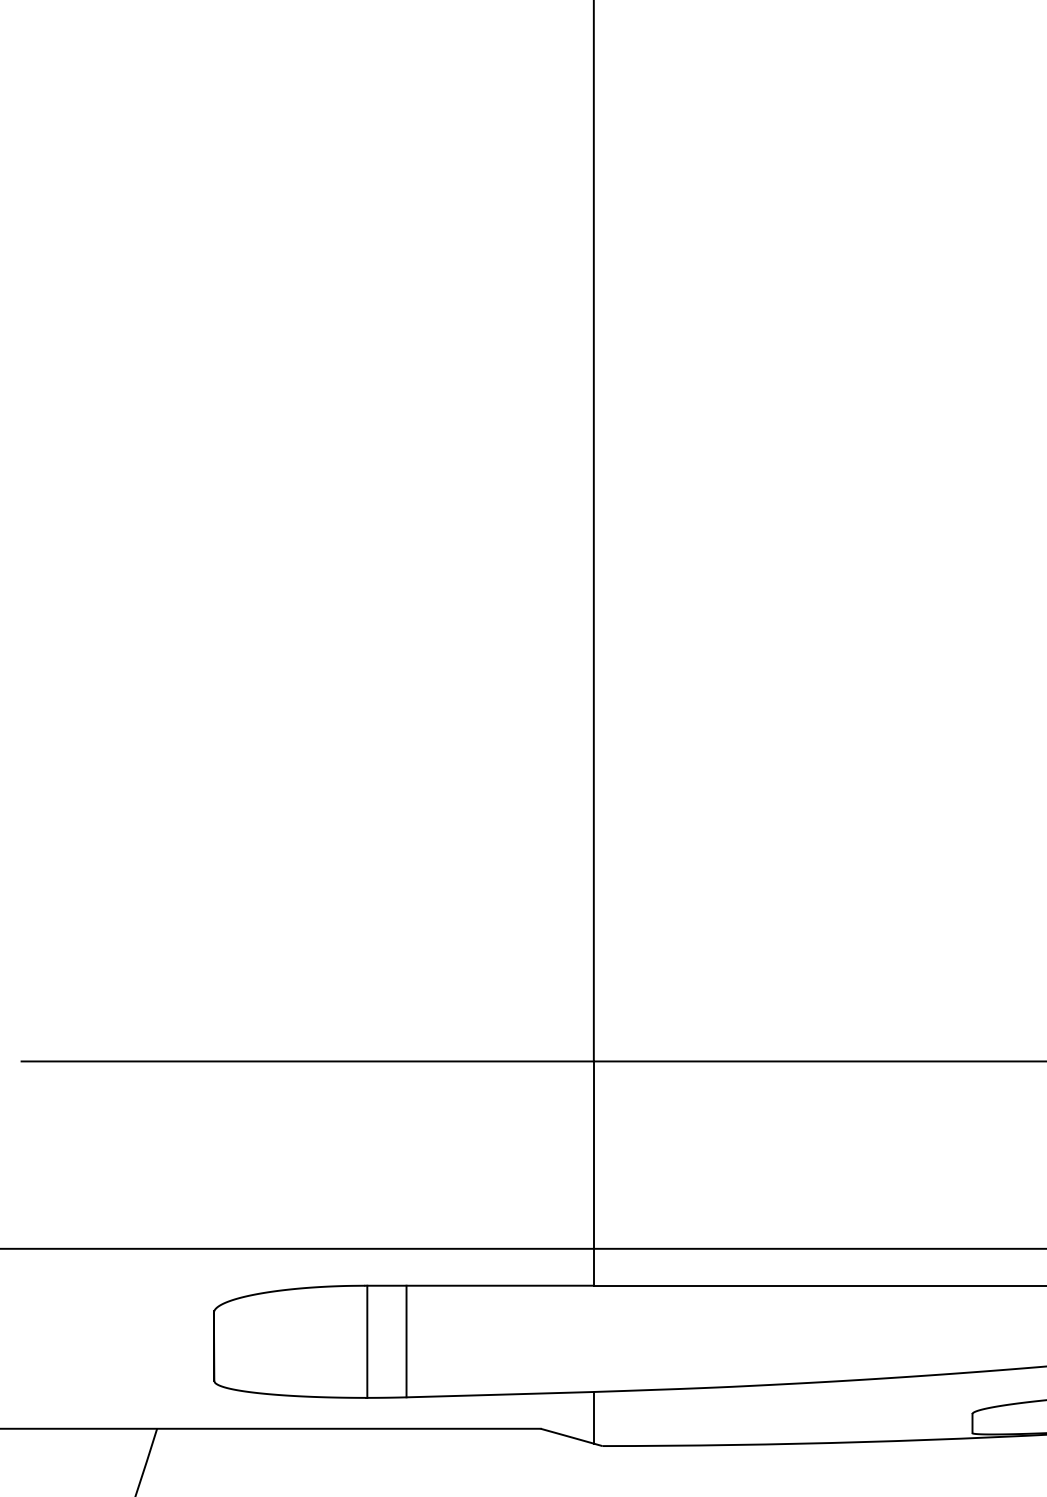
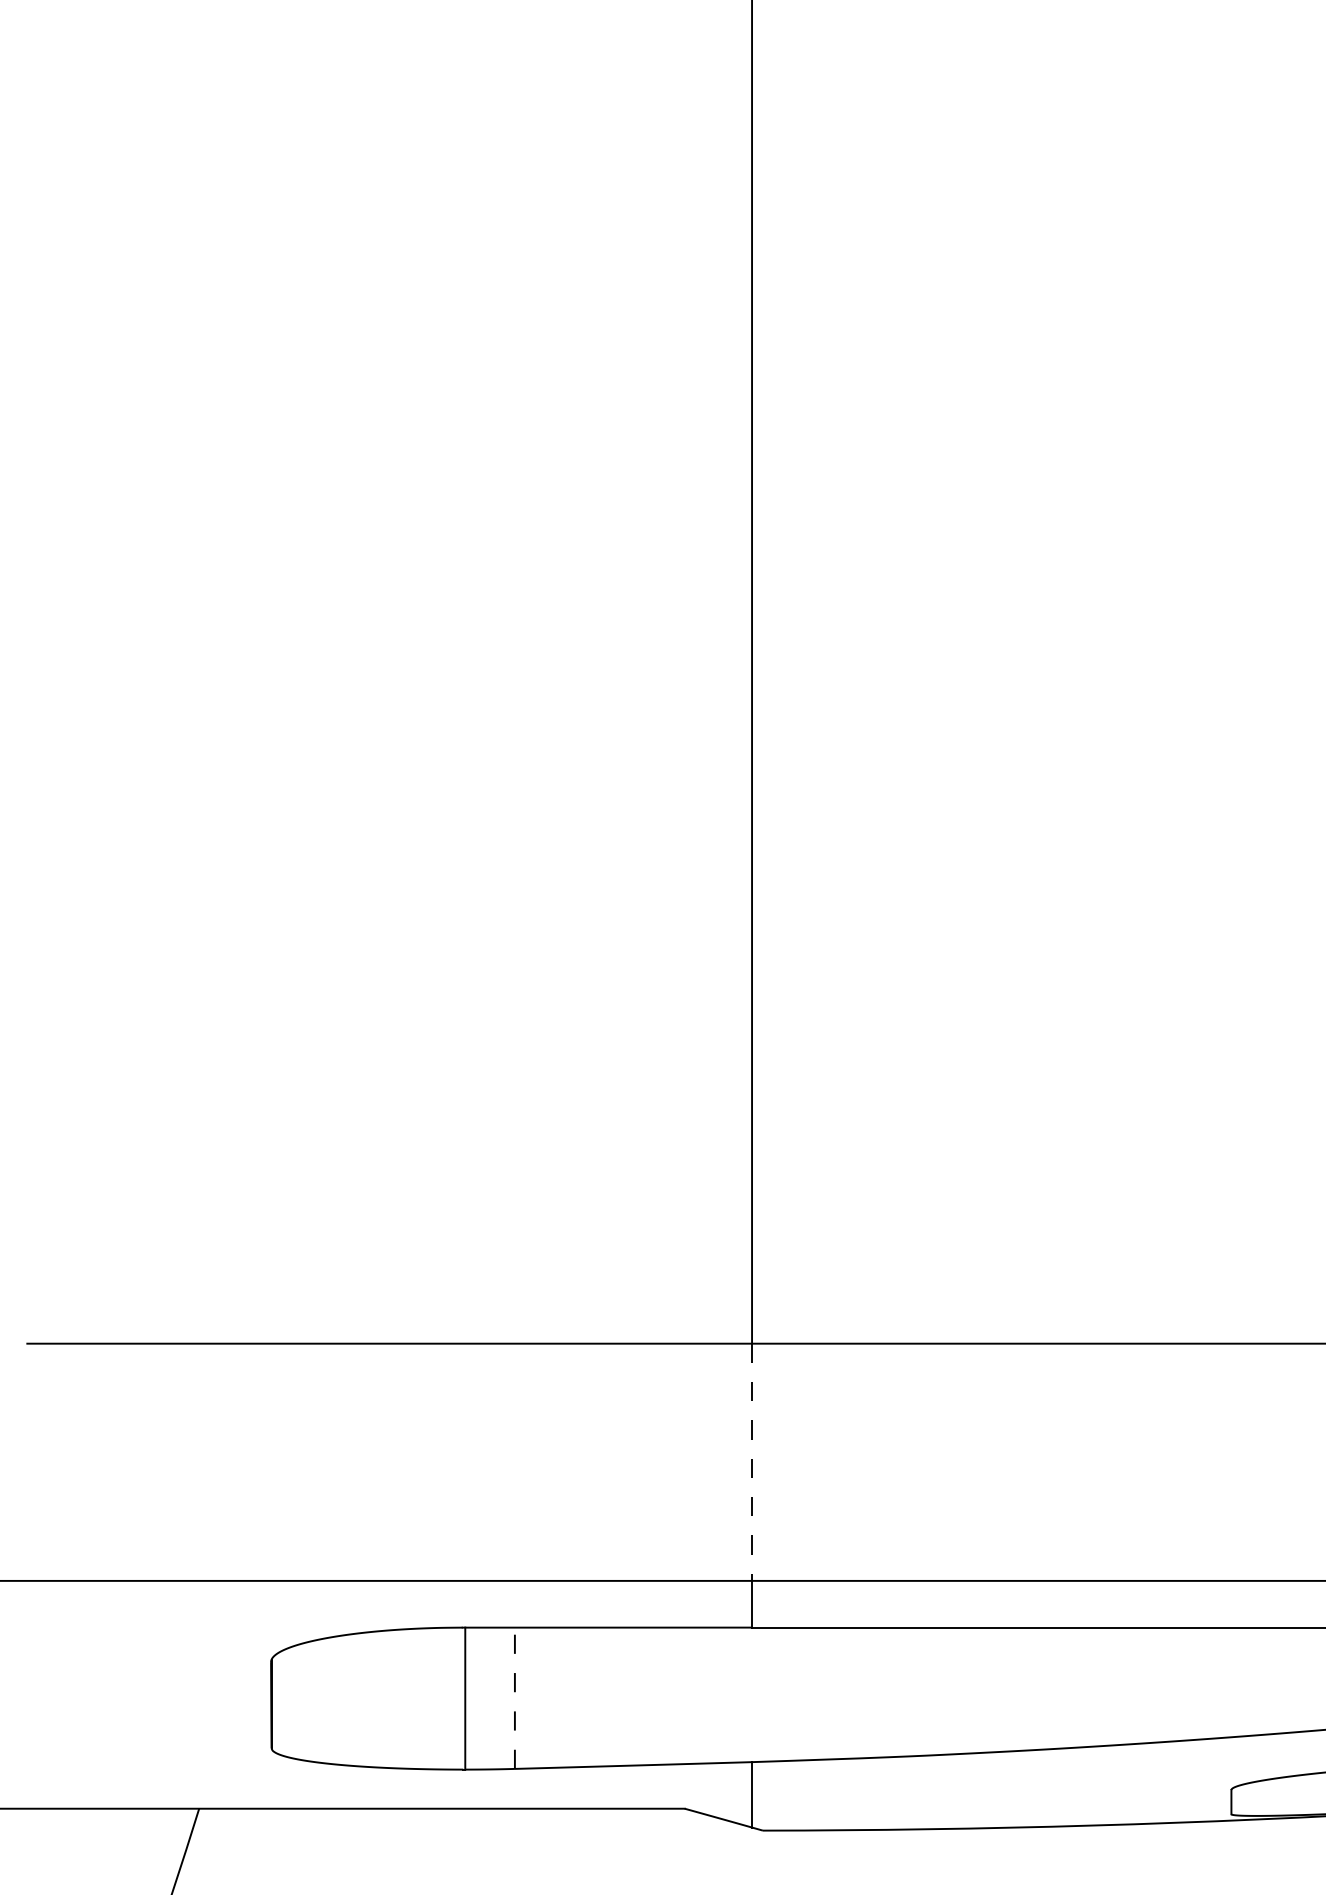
line: (594, 1155) -> (752, 1462), solid -> dashed
line: (406, 1341) -> (514, 1698), solid -> dashed

